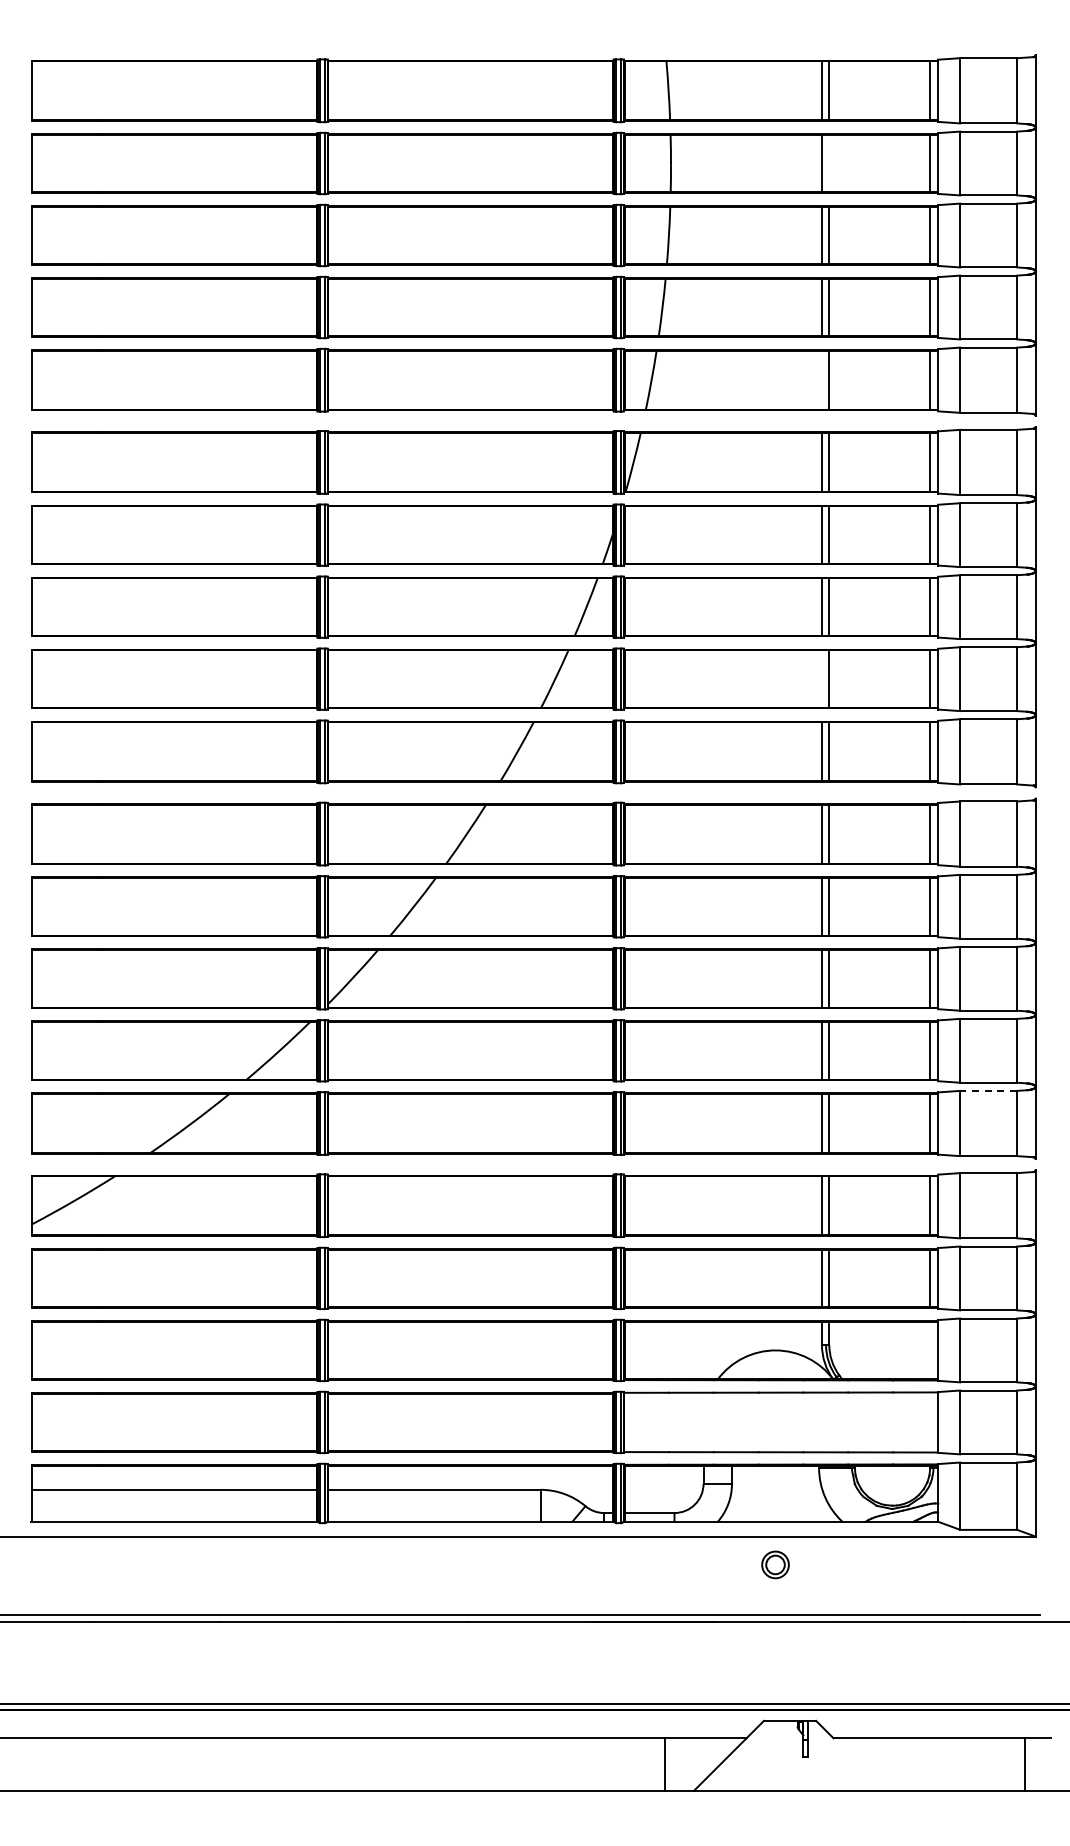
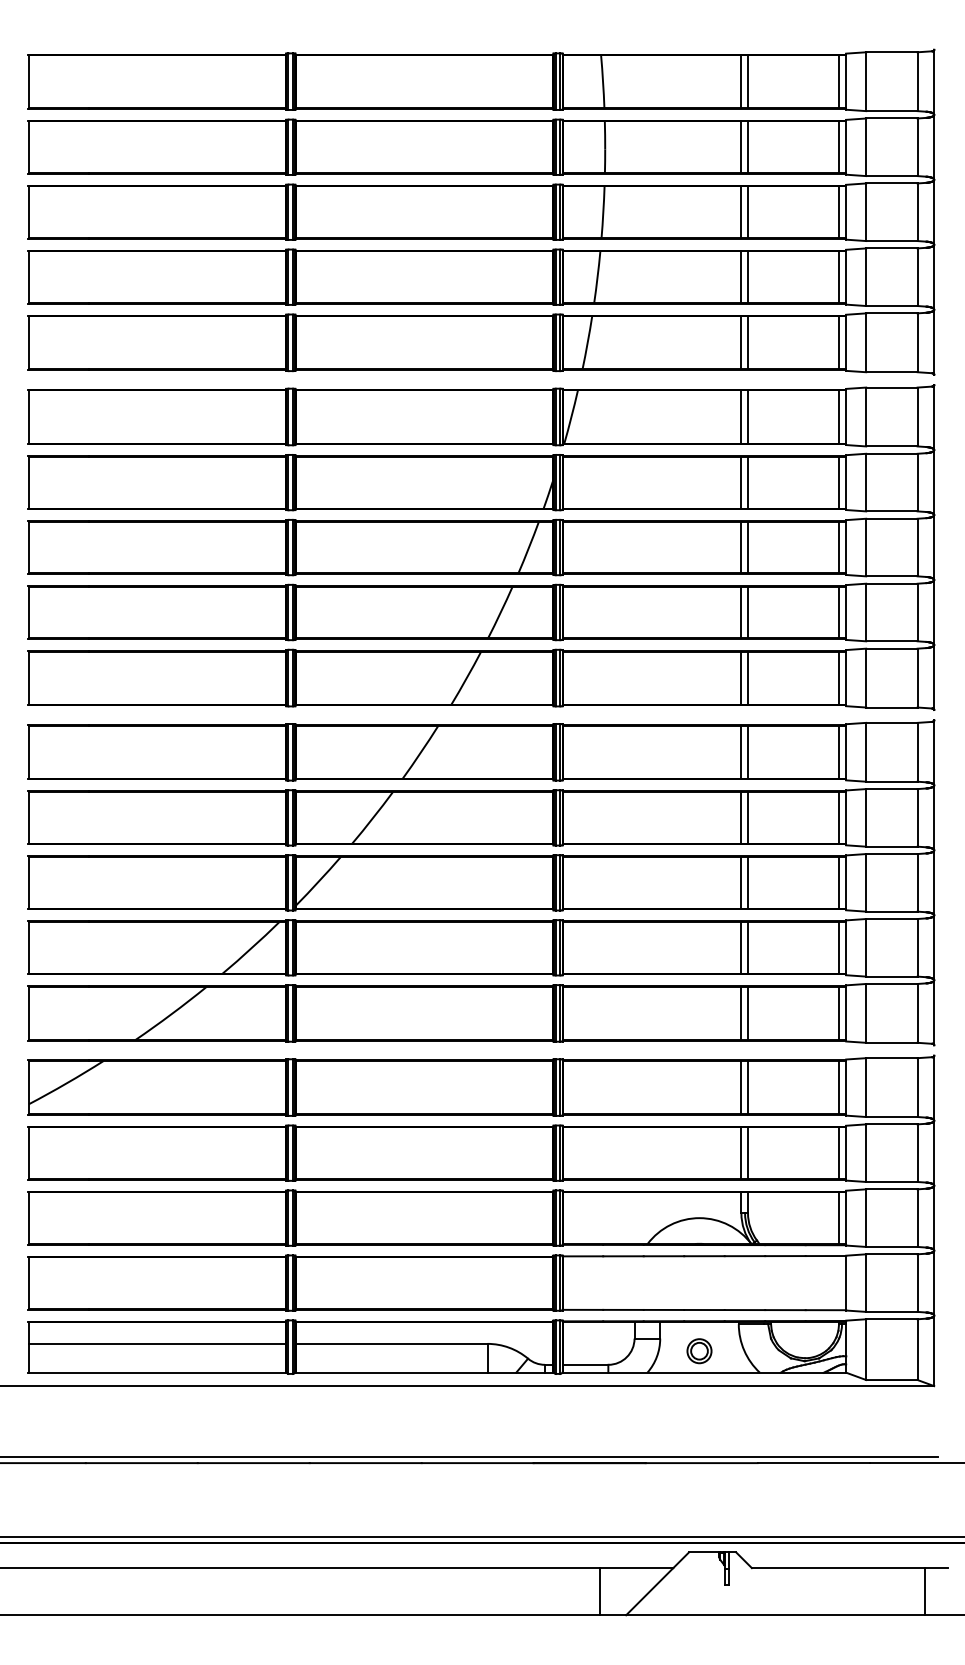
line: (829, 163) -> (748, 147), added
line: (821, 379) -> (740, 342), added
line: (821, 678) -> (740, 611), added
line: (988, 1090) -> (891, 983), dashed -> solid
line: (930, 1350) -> (839, 1218), added
part: (775, 1564) -> (699, 1350), moved

